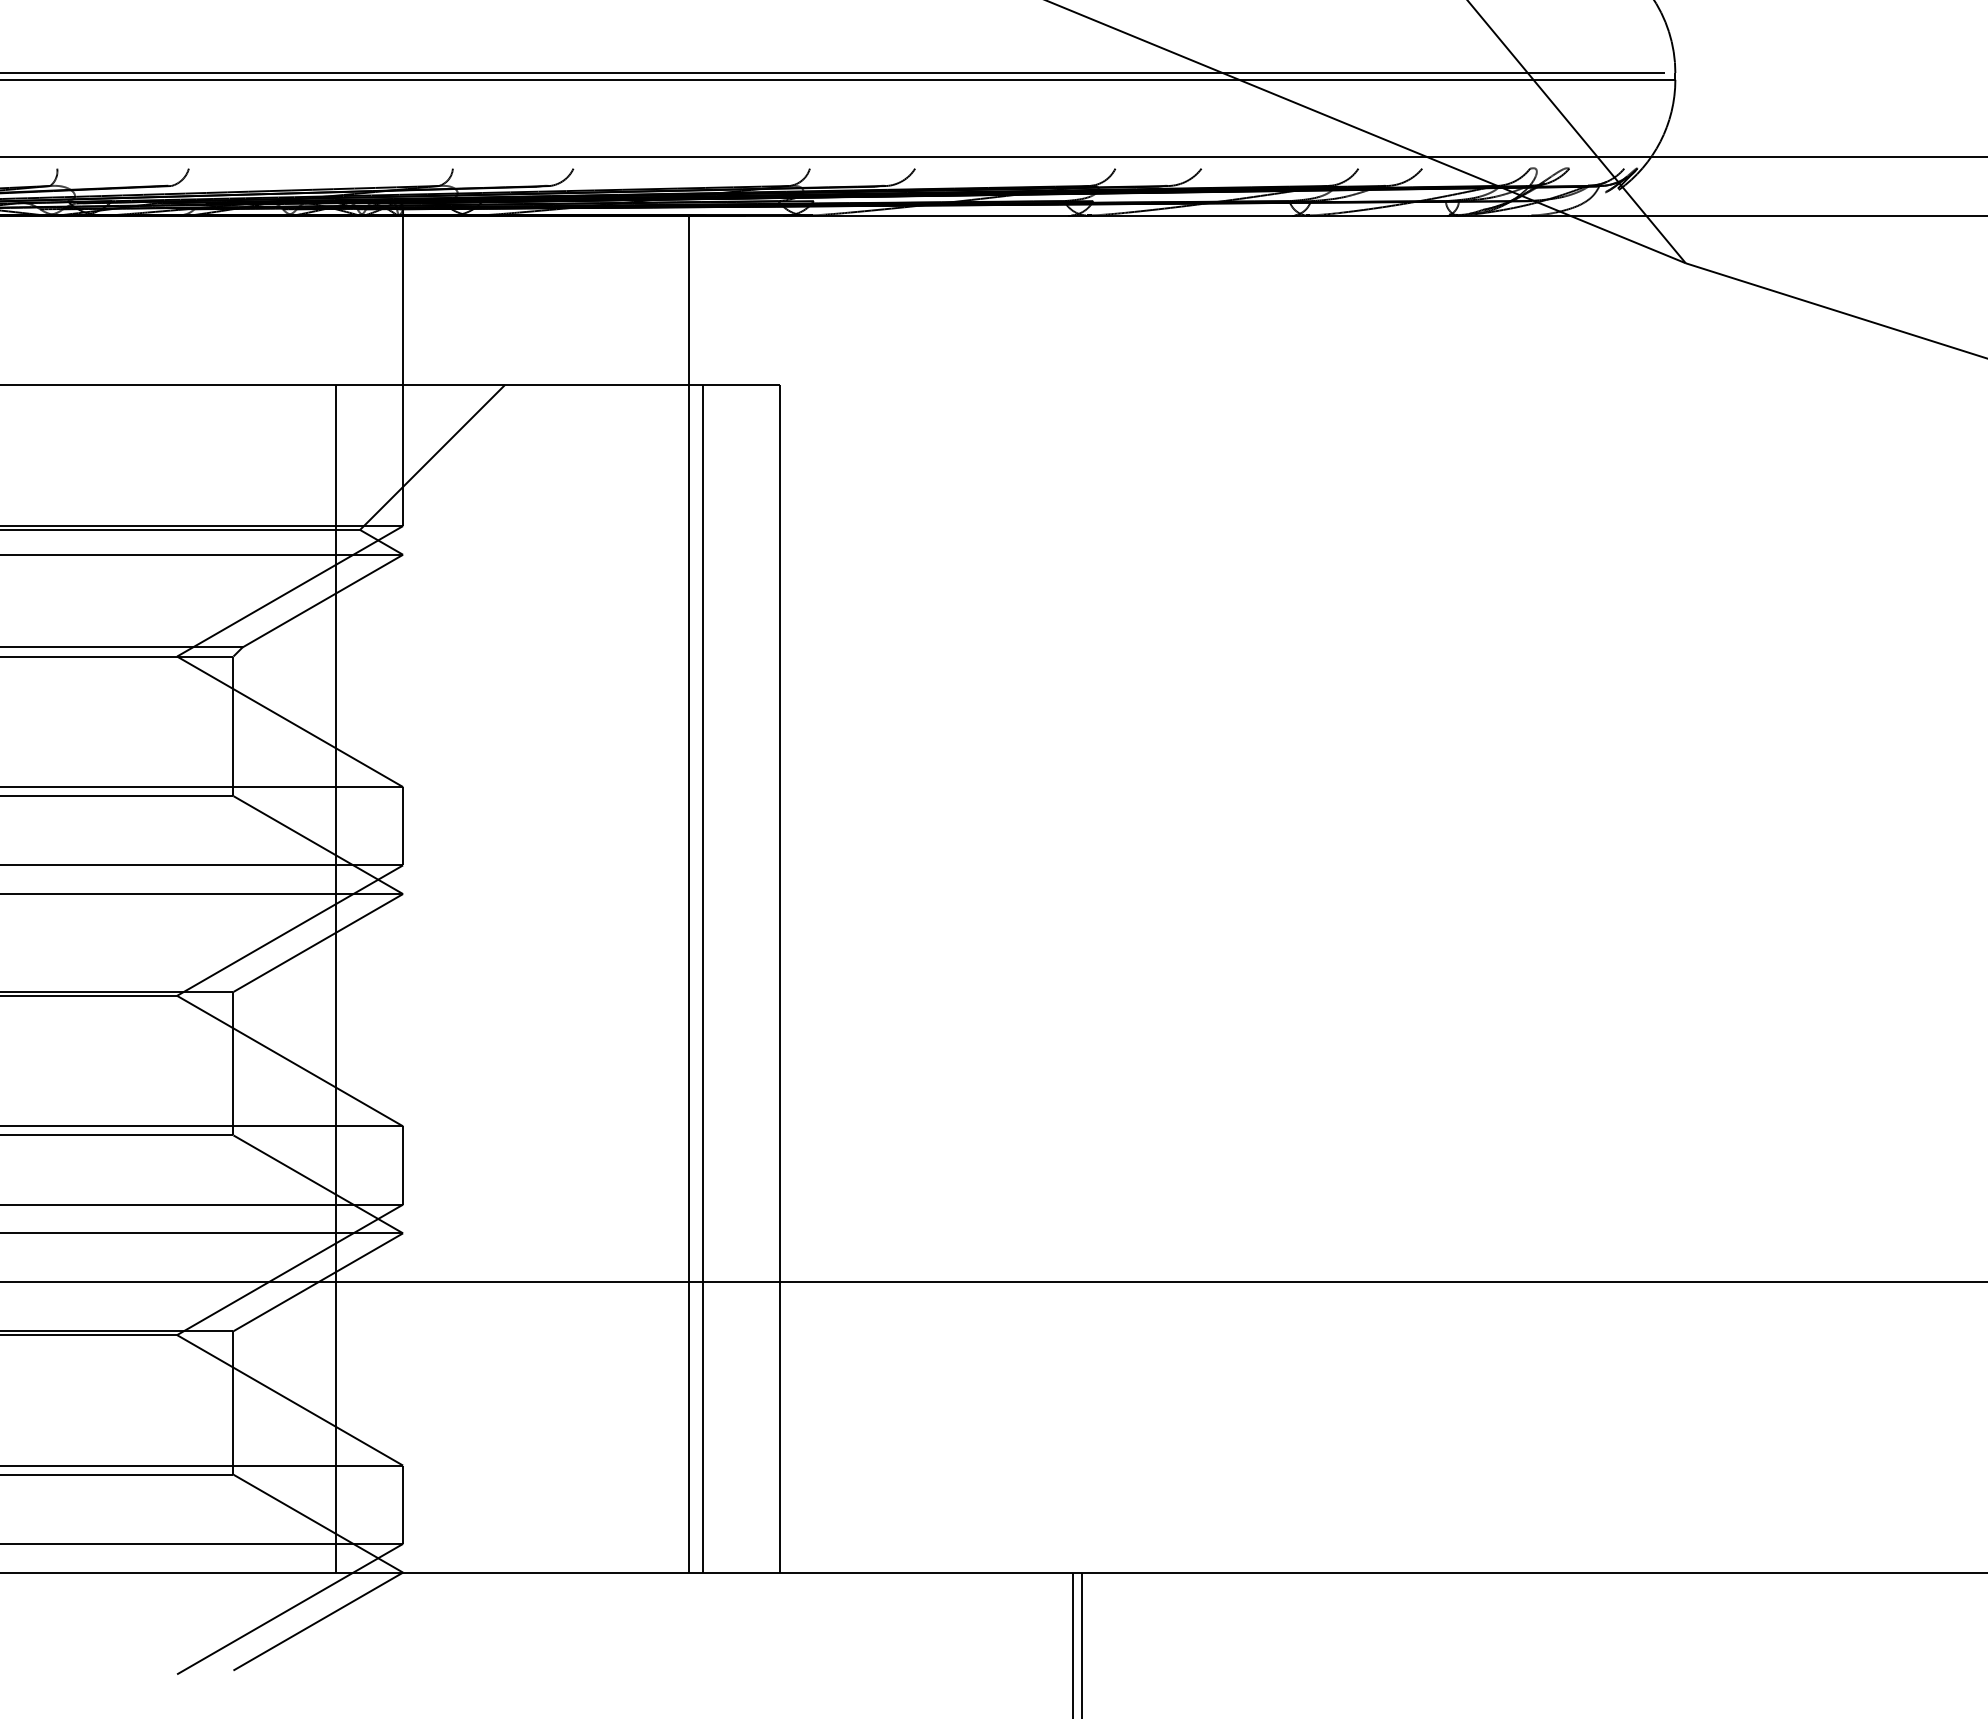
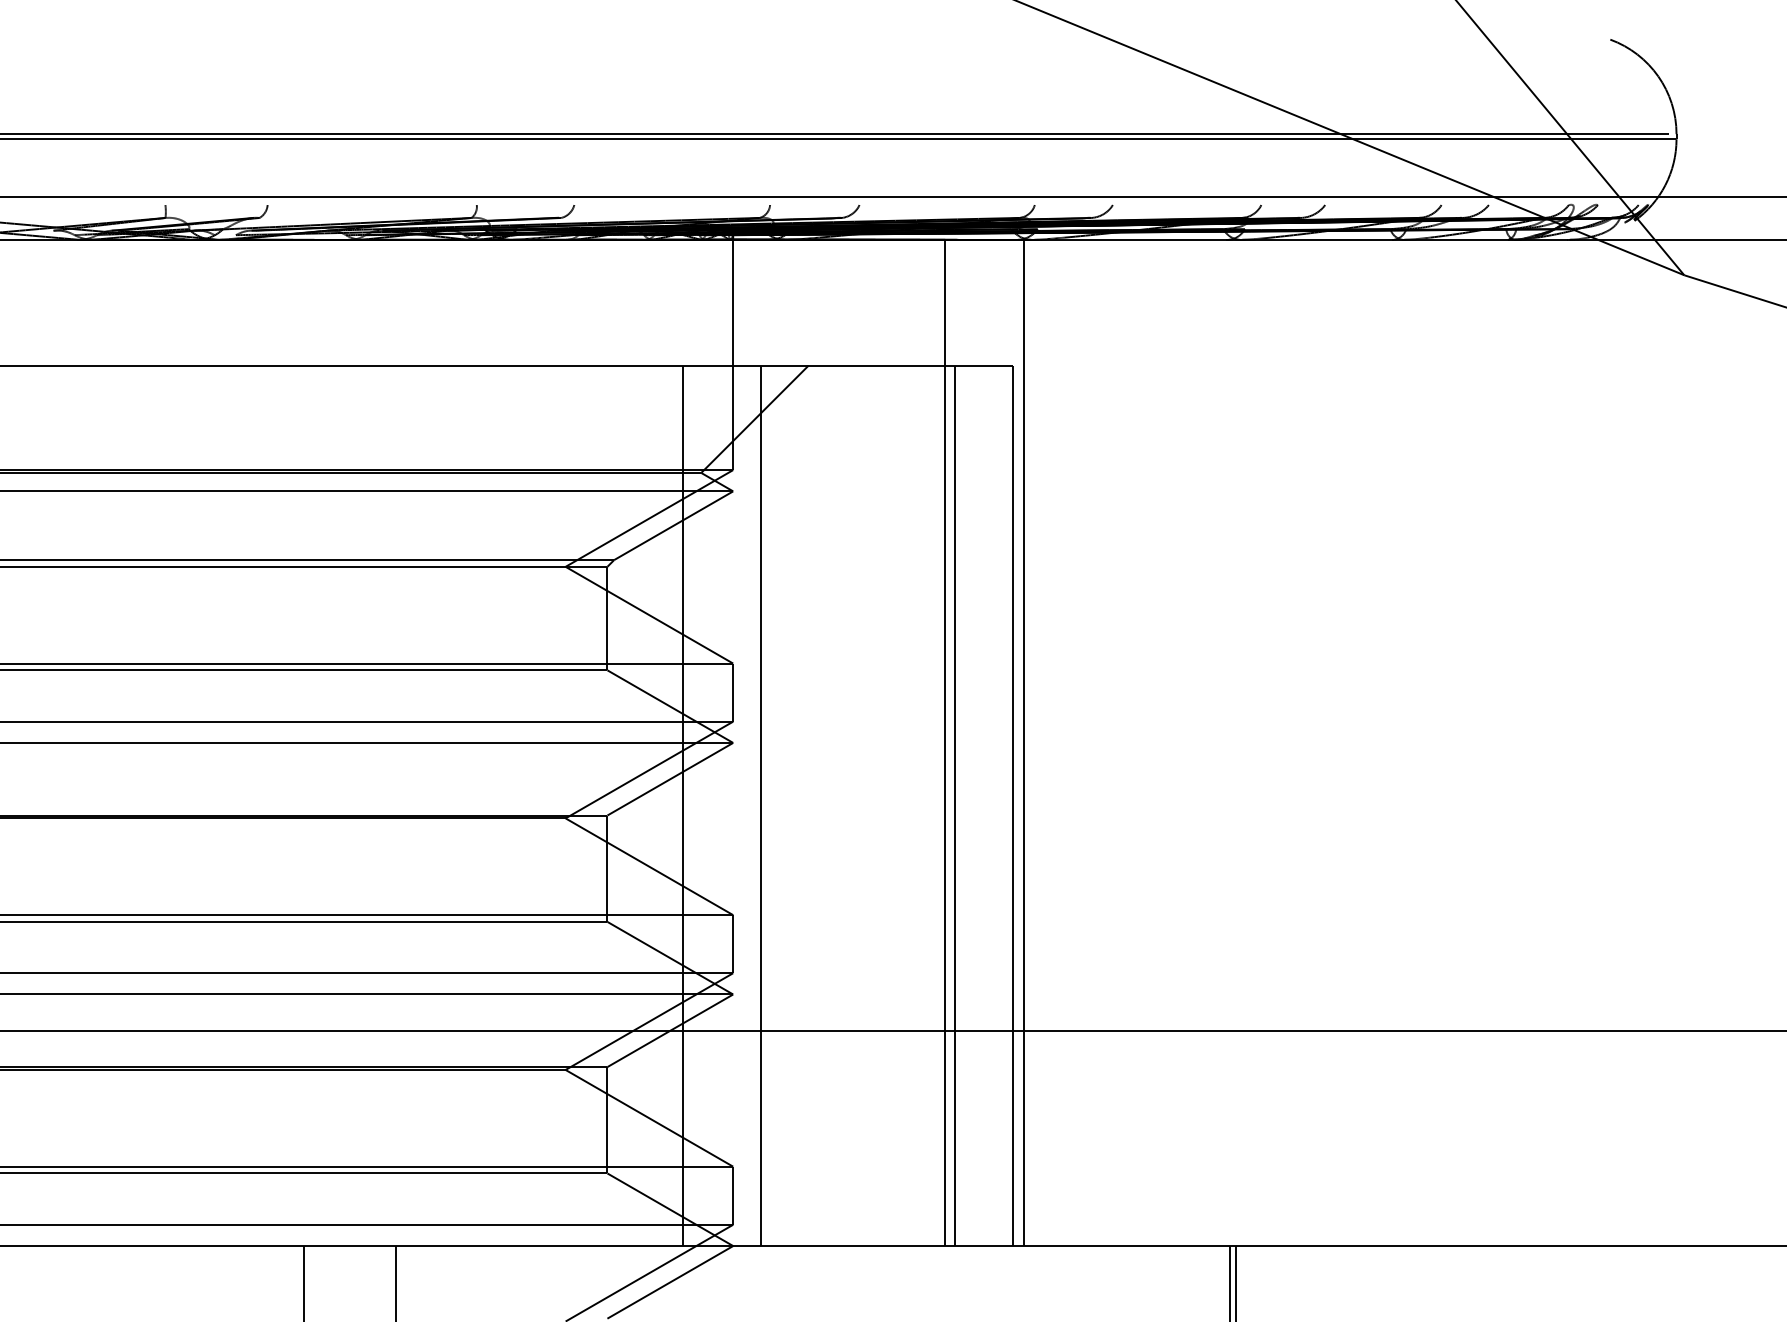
line: (794, 893) -> (1023, 742), added
line: (439, 978) -> (760, 805), added

